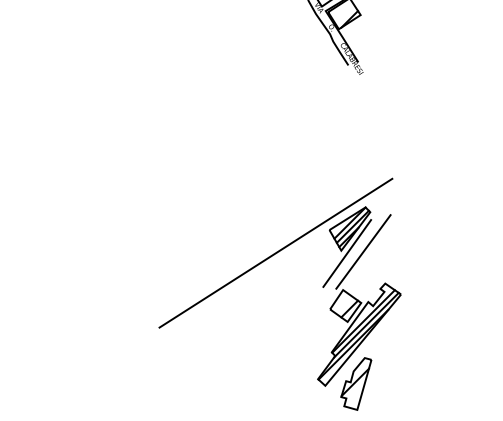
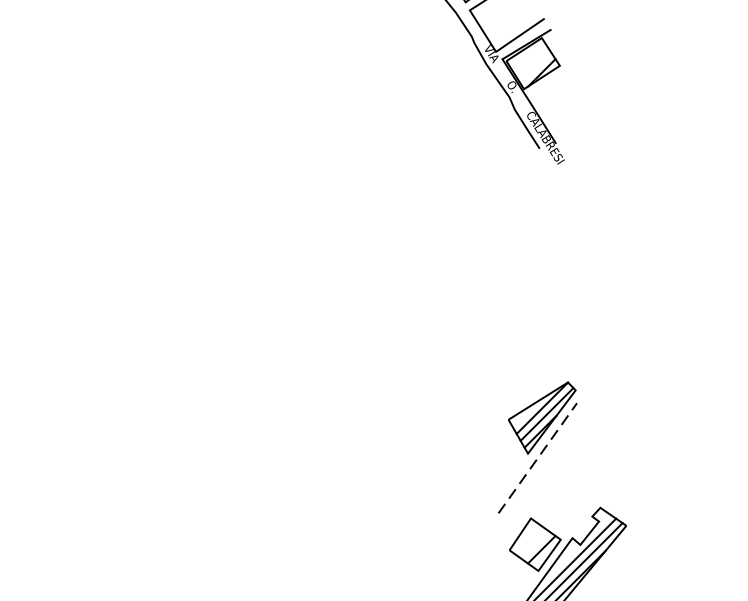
line: (363, 251) -> (564, 454), removed
line: (275, 252) -> (419, 456), removed
line: (347, 253) -> (538, 458), solid -> dashed

